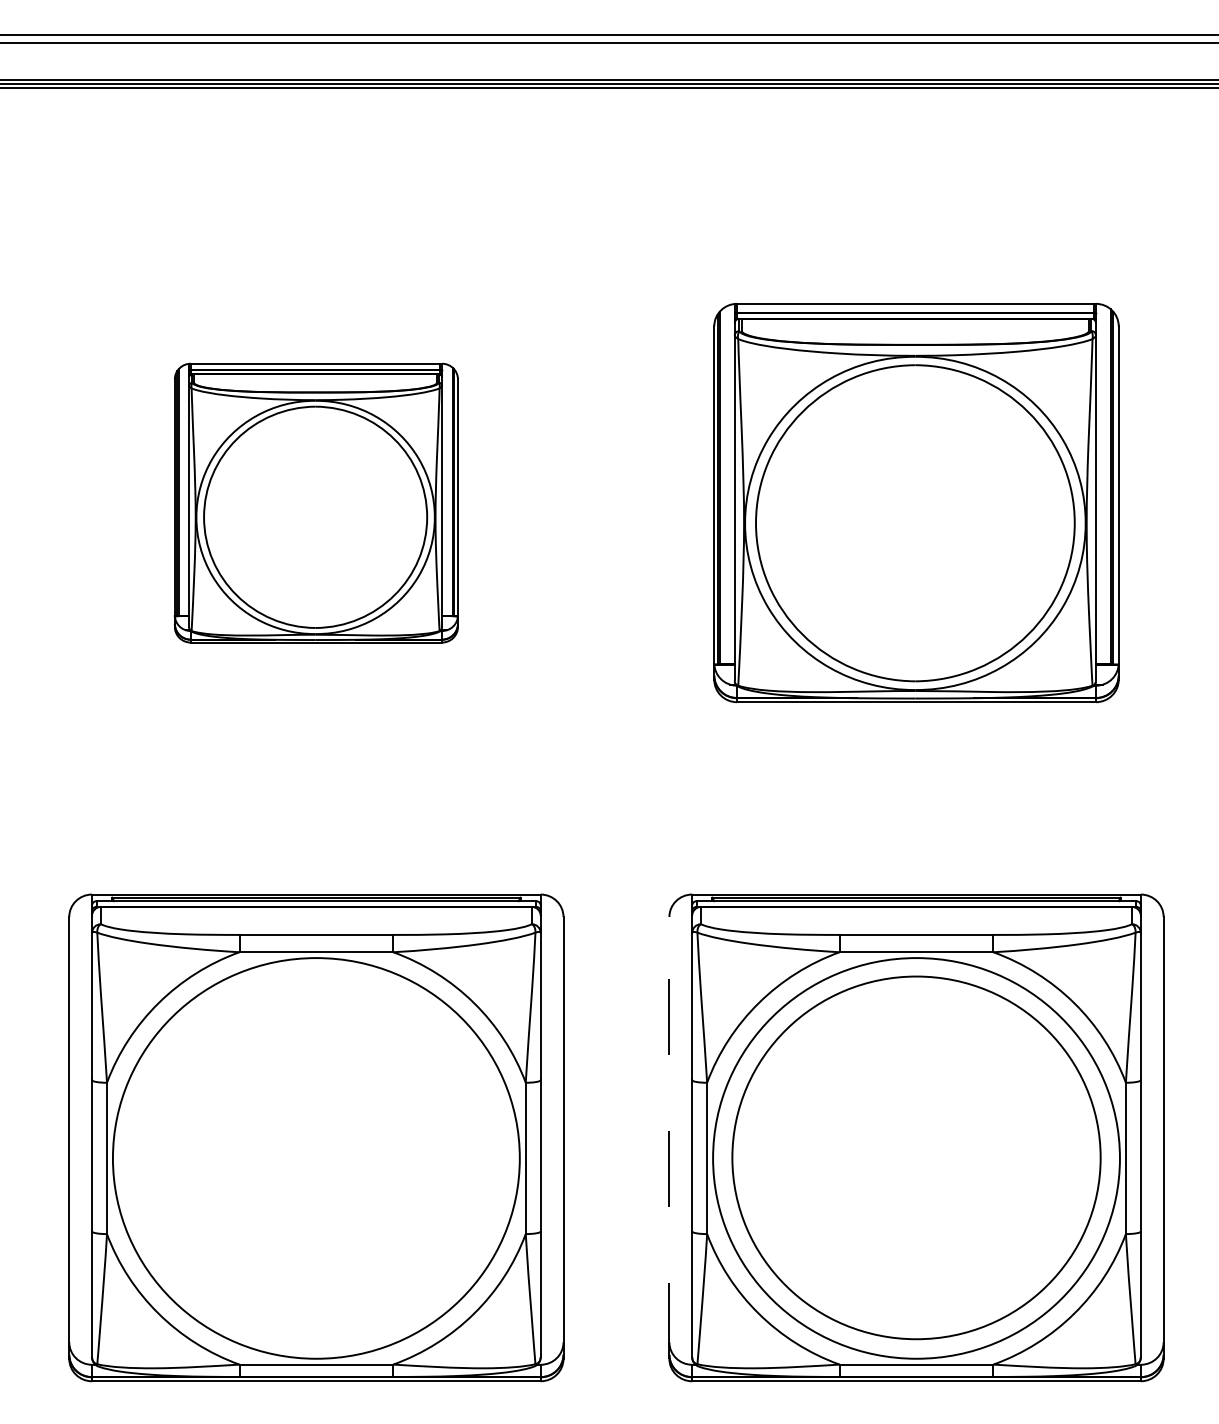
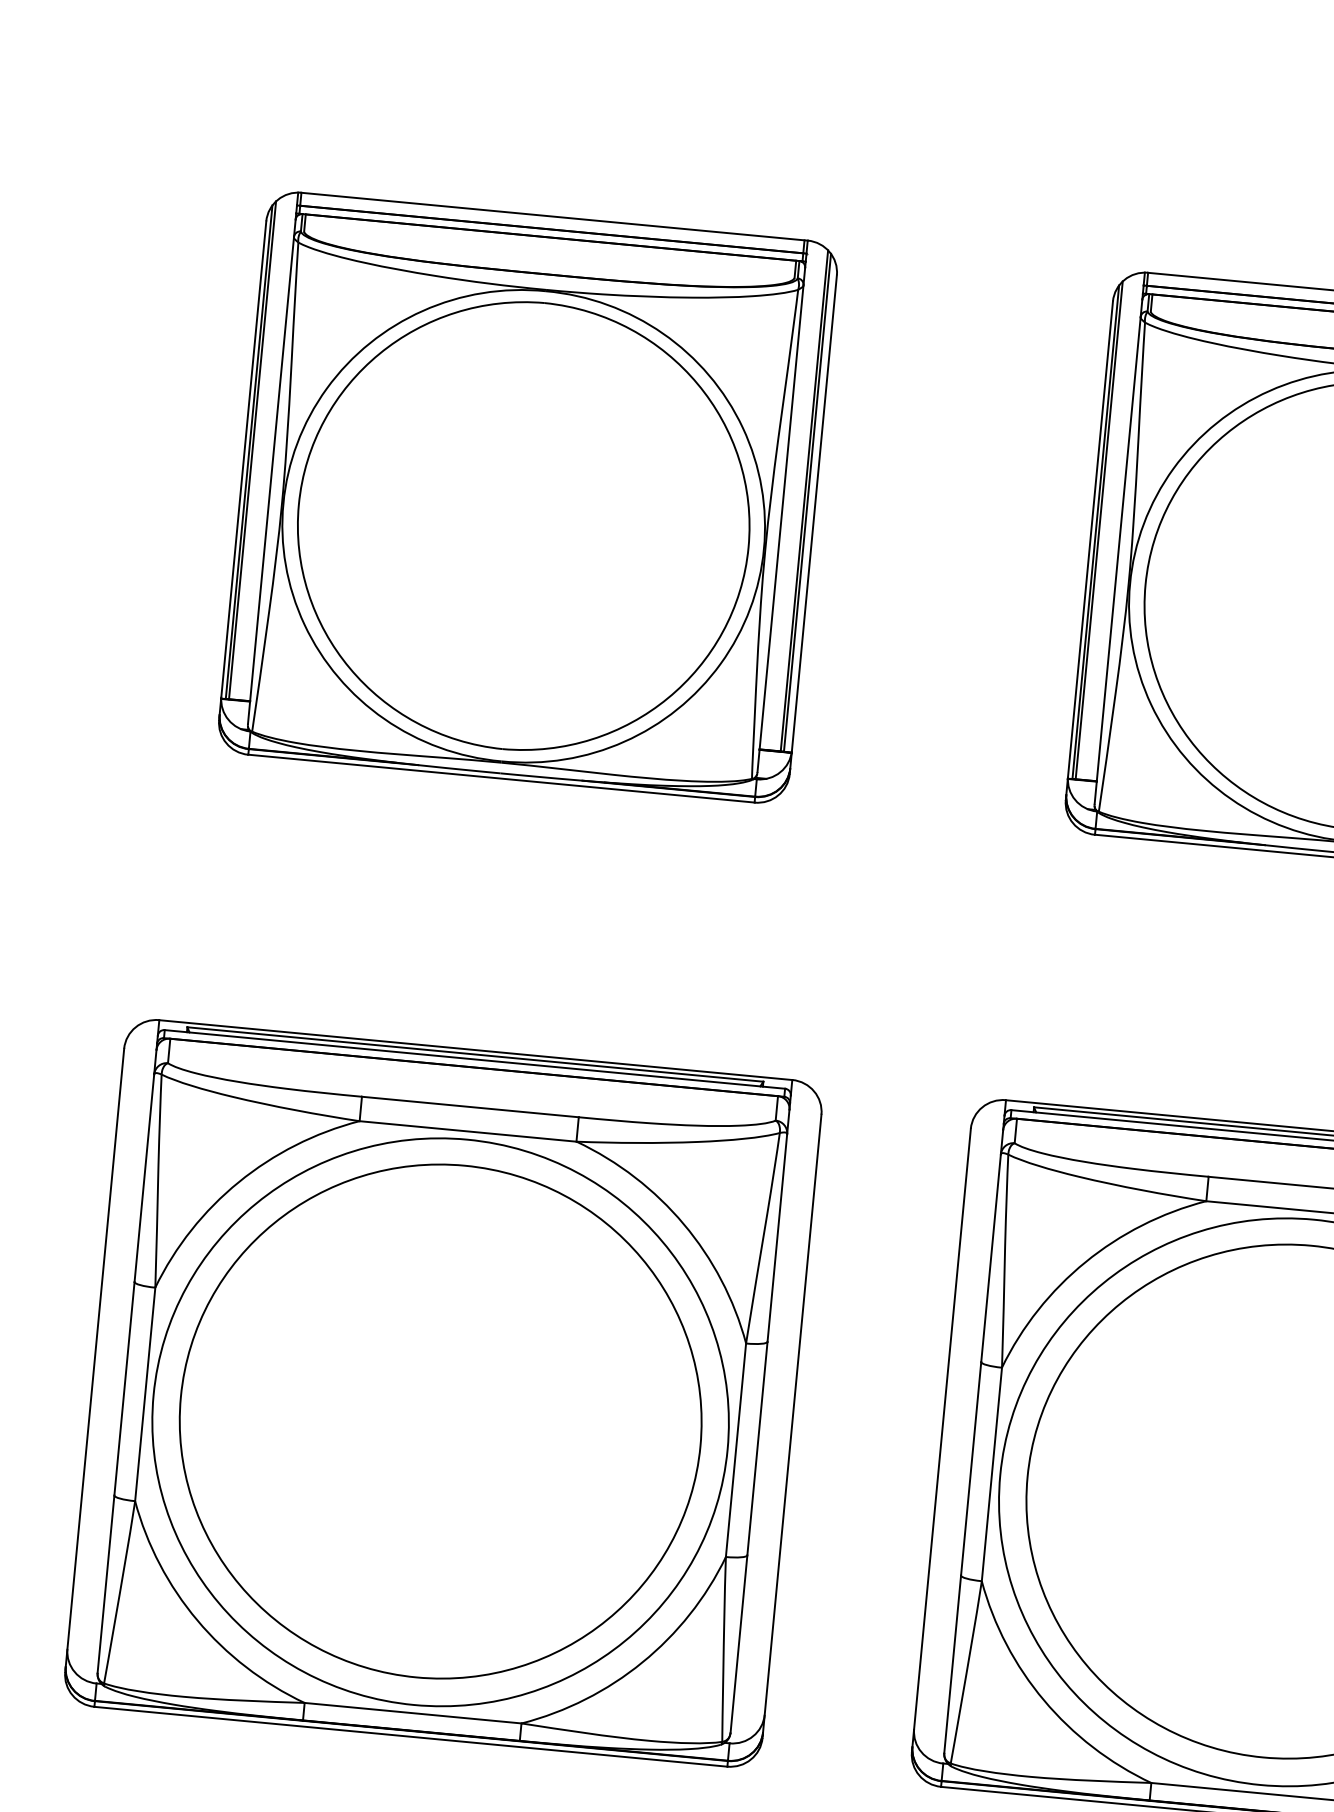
part: (316, 503) -> (528, 498), size x1.43
line: (669, 1137) -> (941, 1439), dashed -> solid
part: (316, 1157) -> (440, 1421), added

